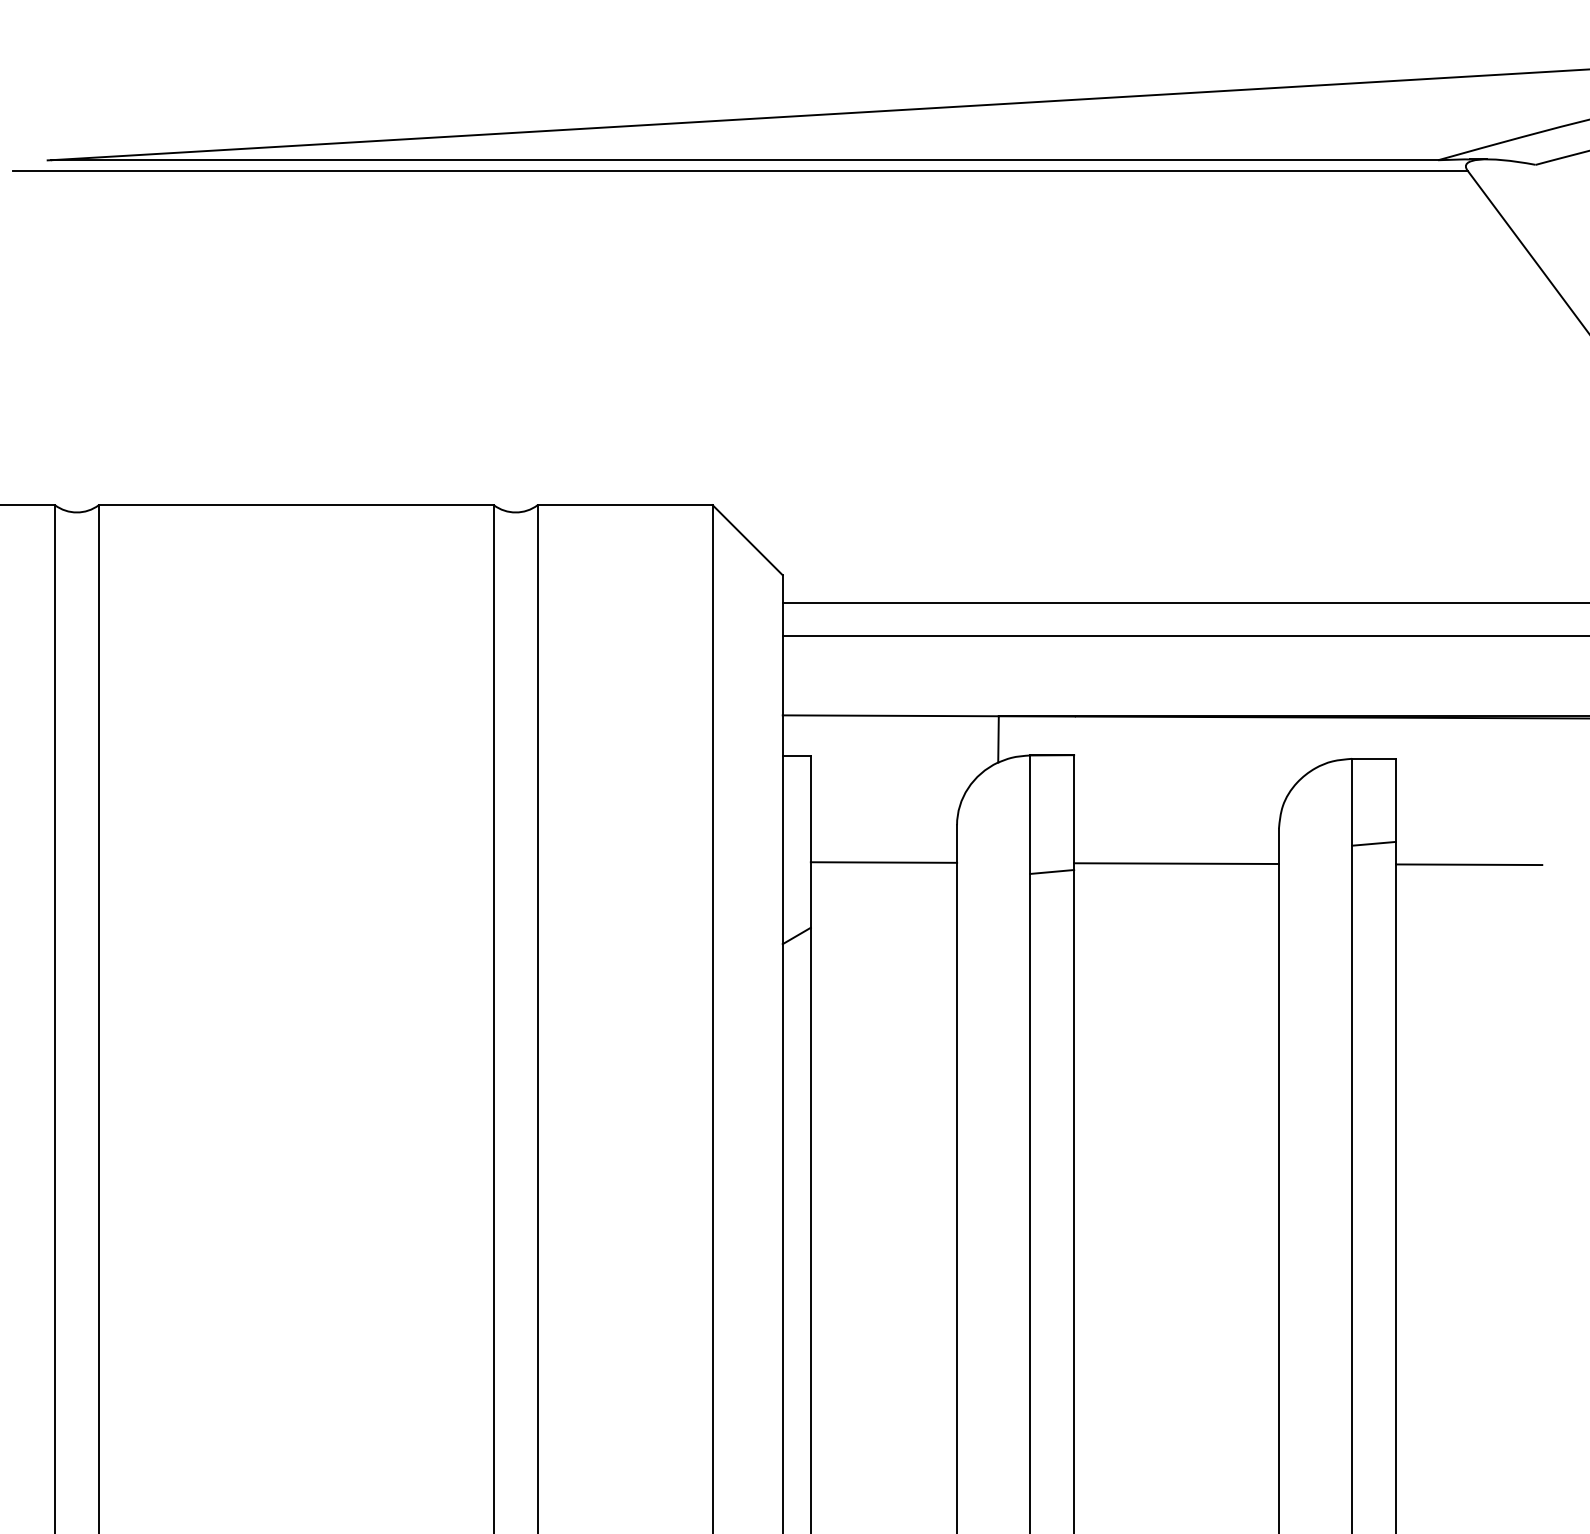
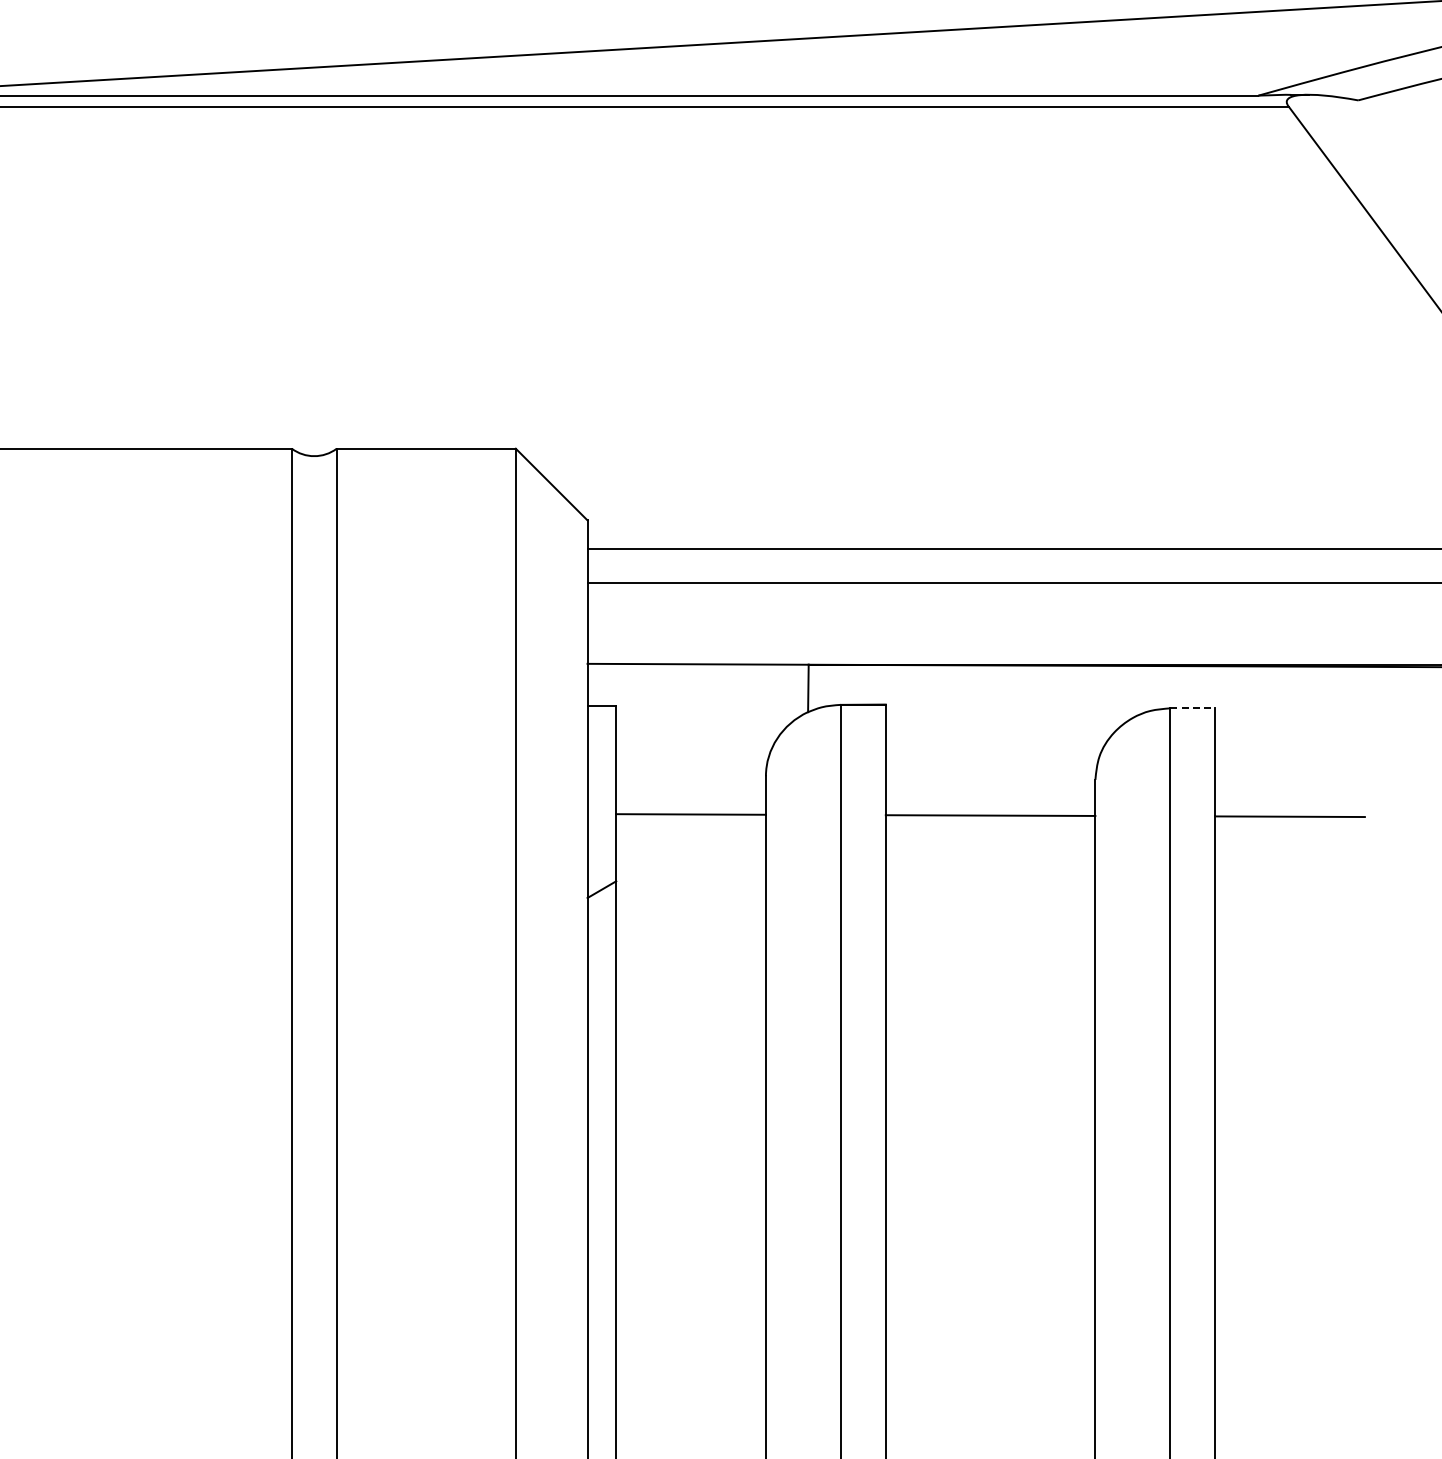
line: (1374, 758) -> (1193, 707), solid -> dashed
line: (1373, 843) -> (1192, 794), removed
line: (1052, 871) -> (863, 823), removed

